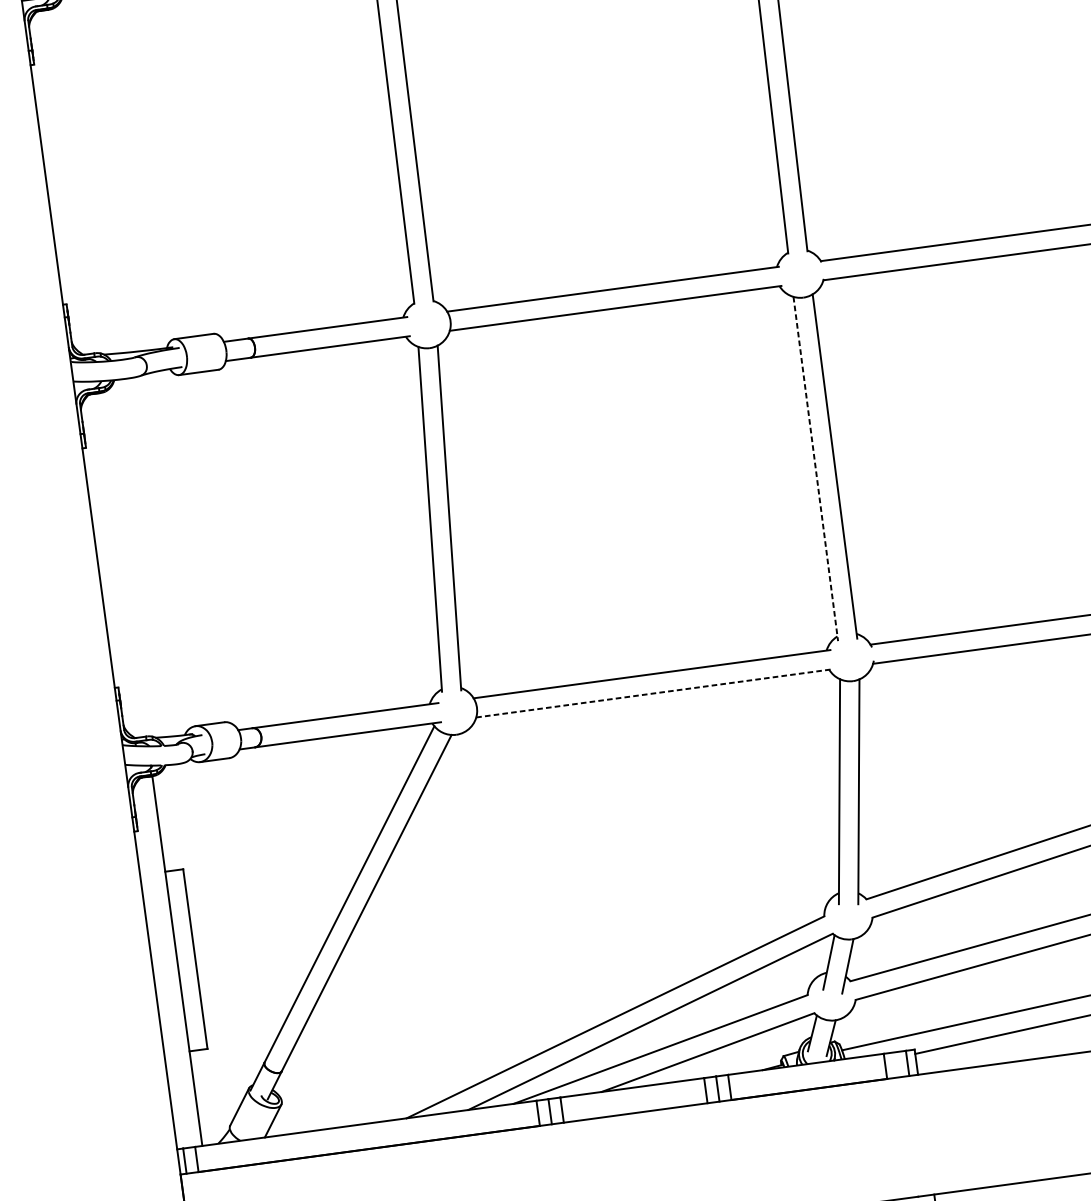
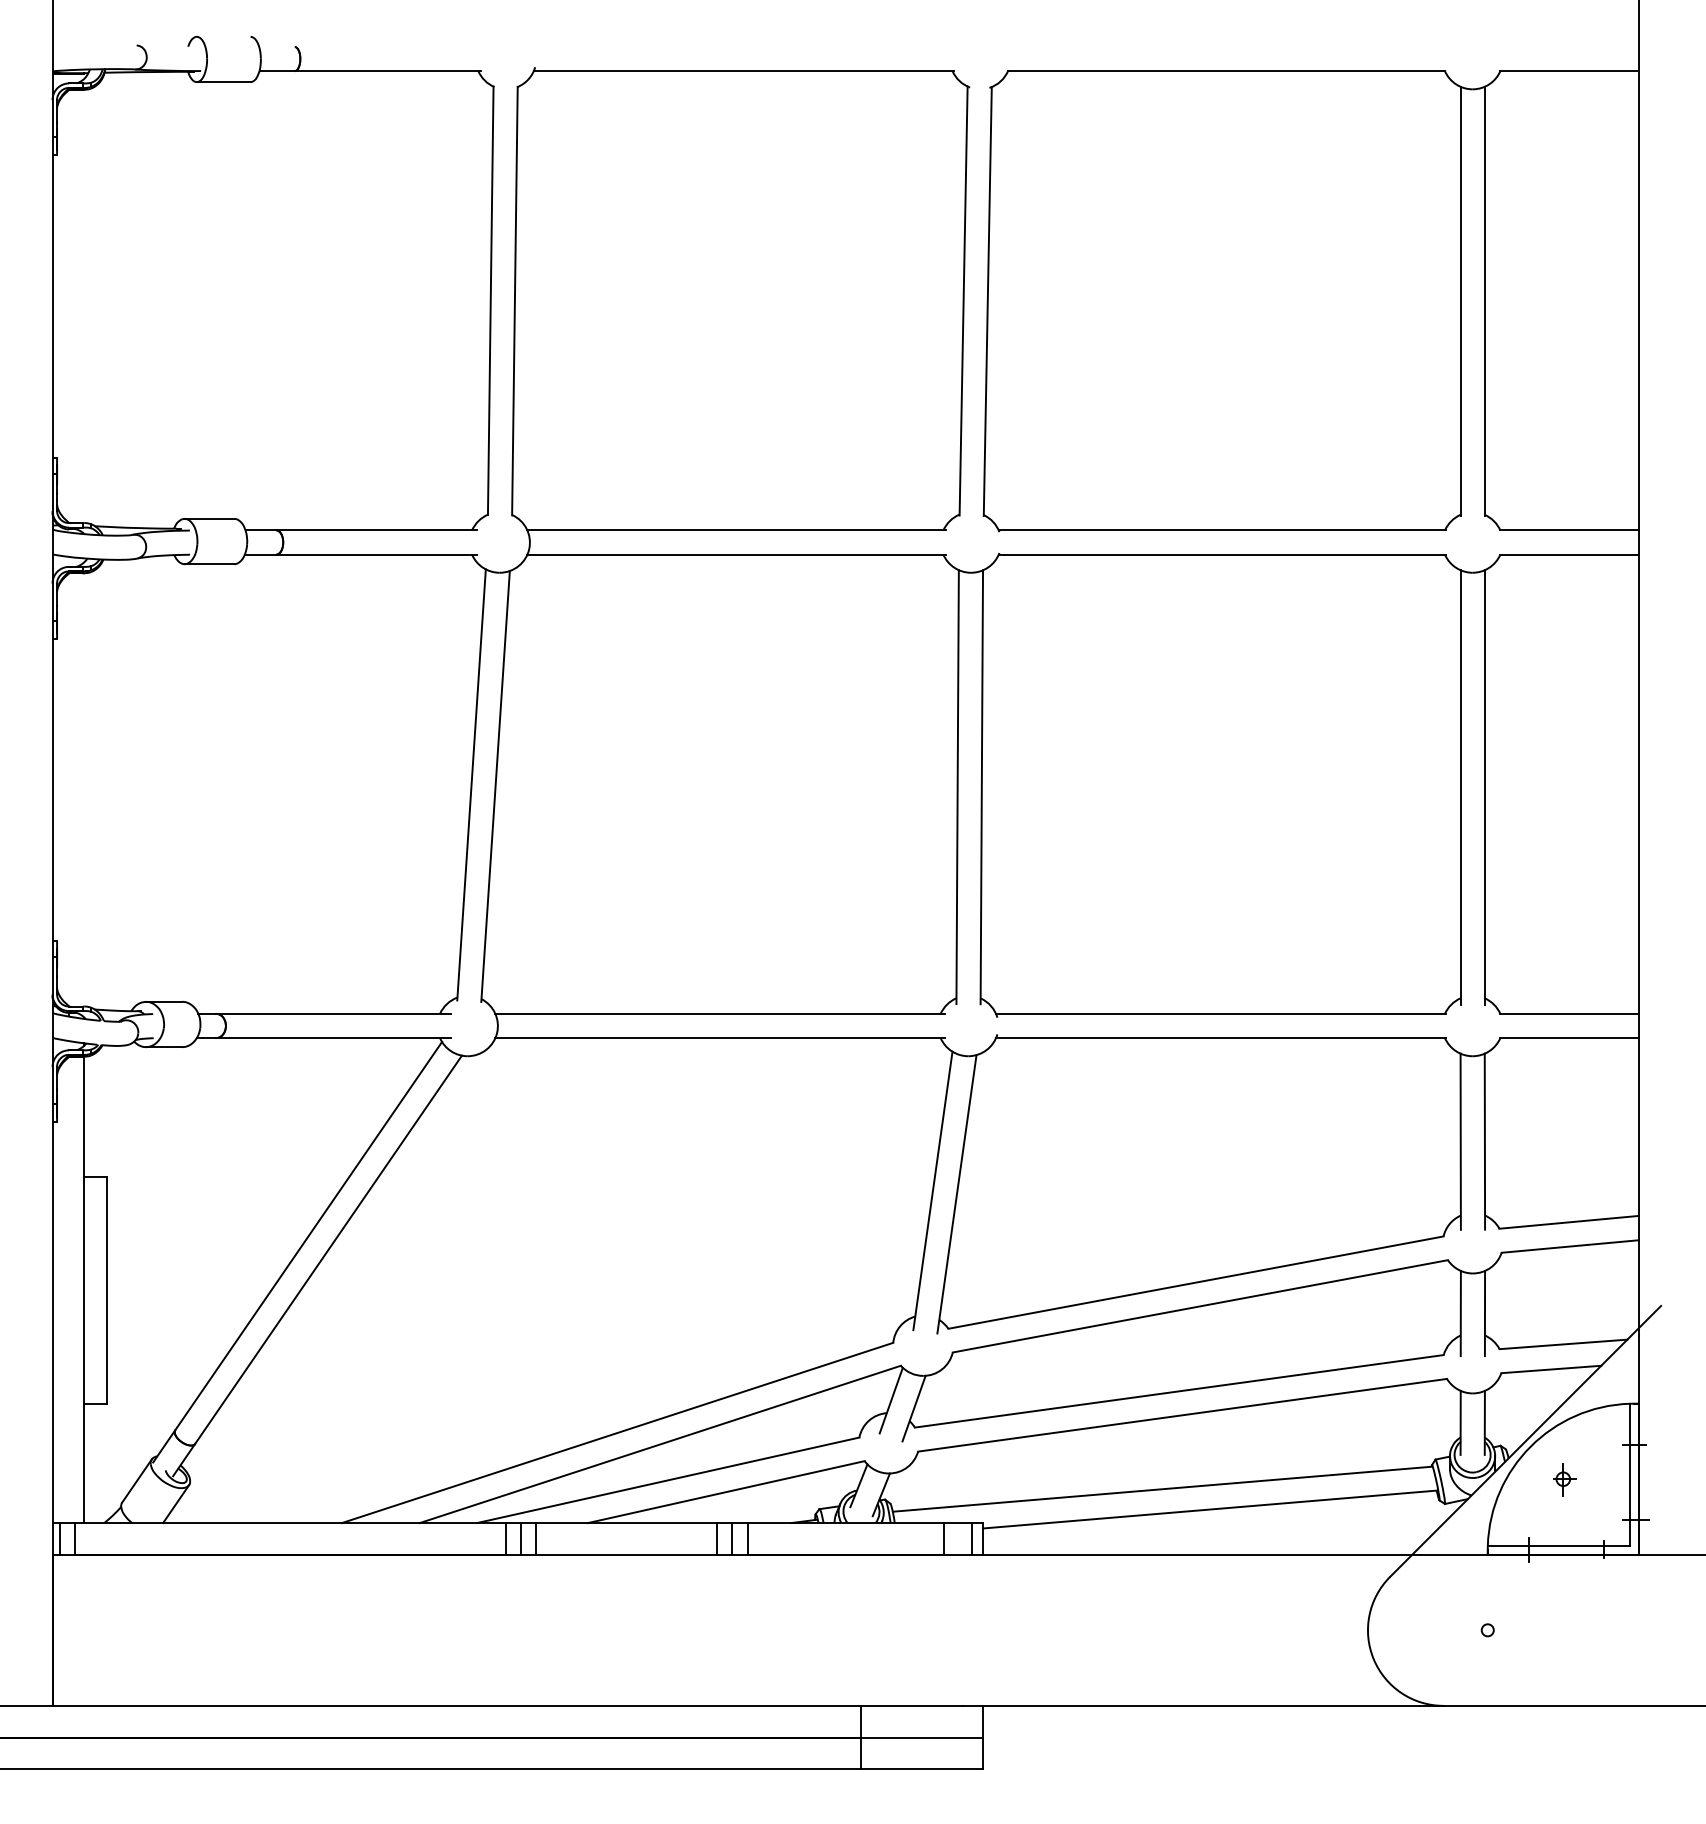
line: (815, 469) -> (957, 787), dashed -> solid
line: (654, 693) -> (720, 1038), dashed -> solid

